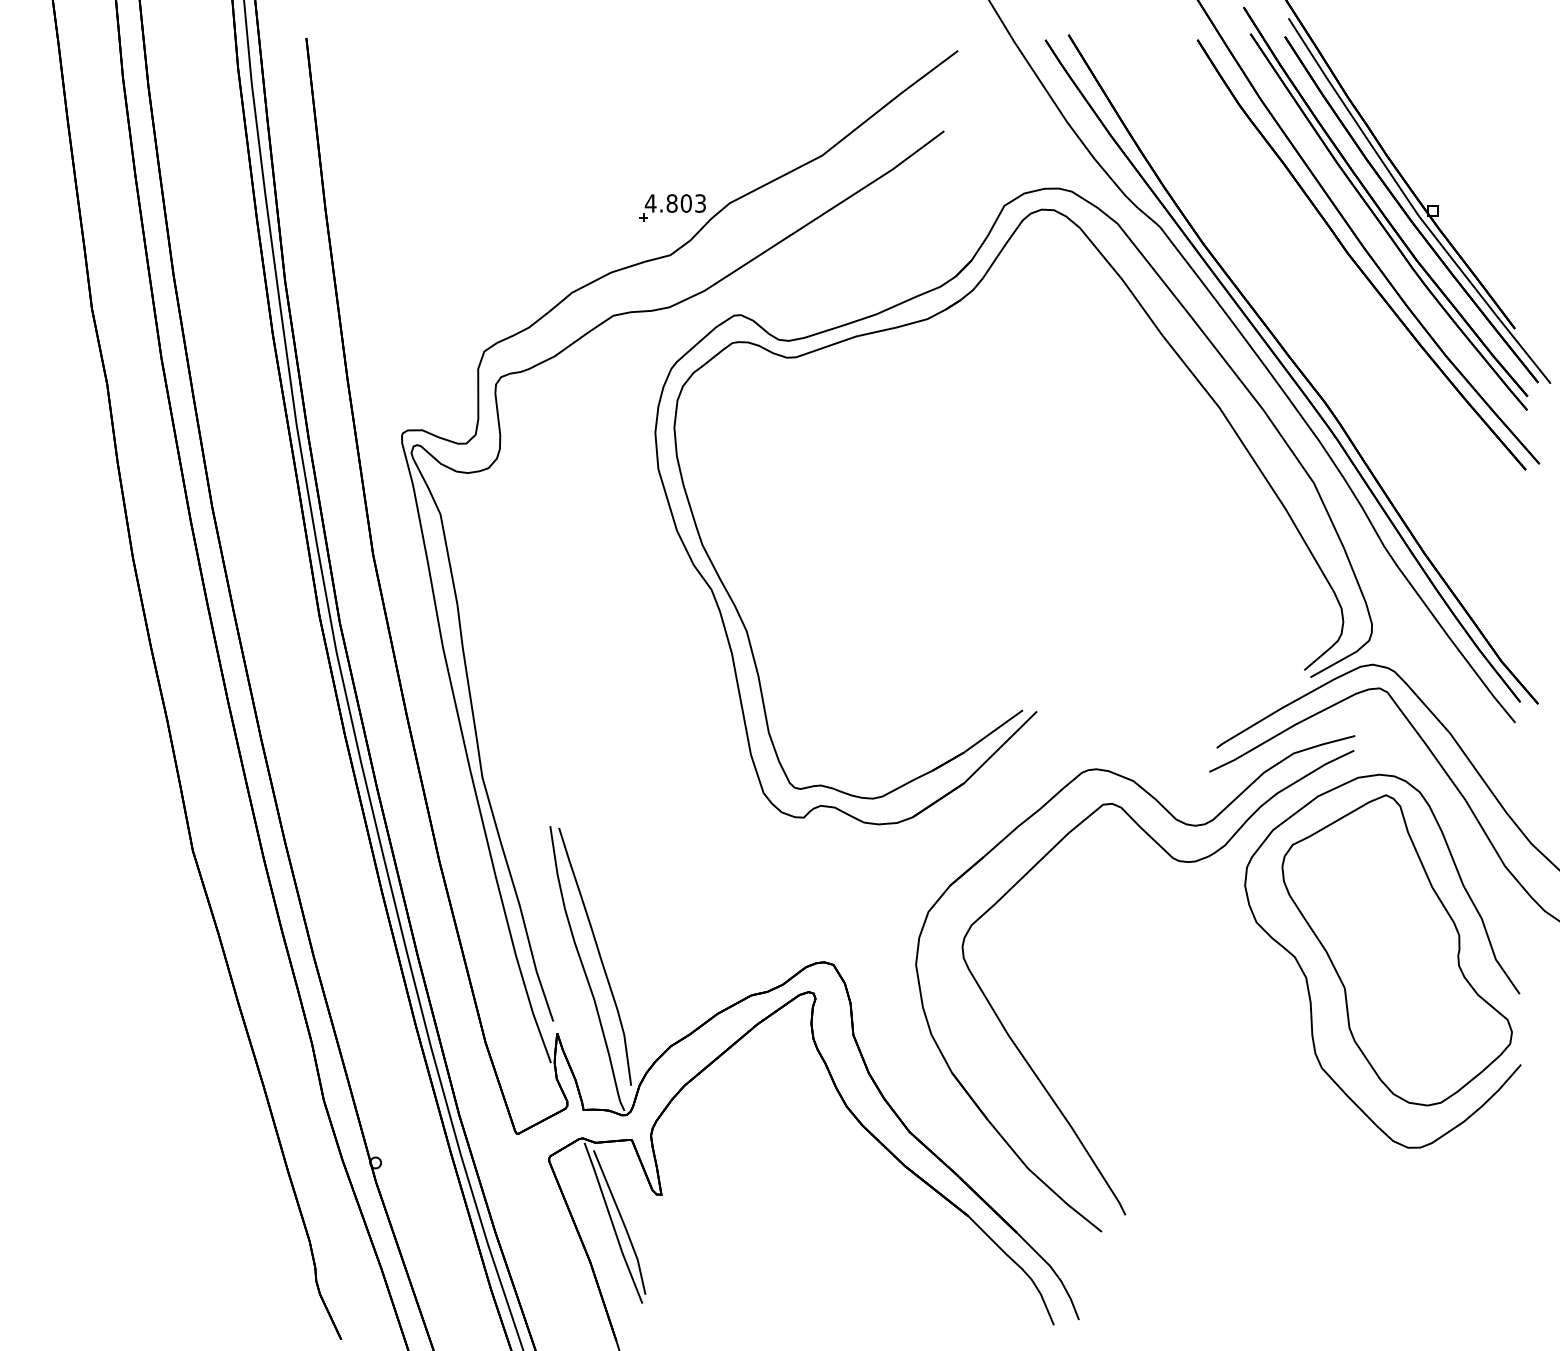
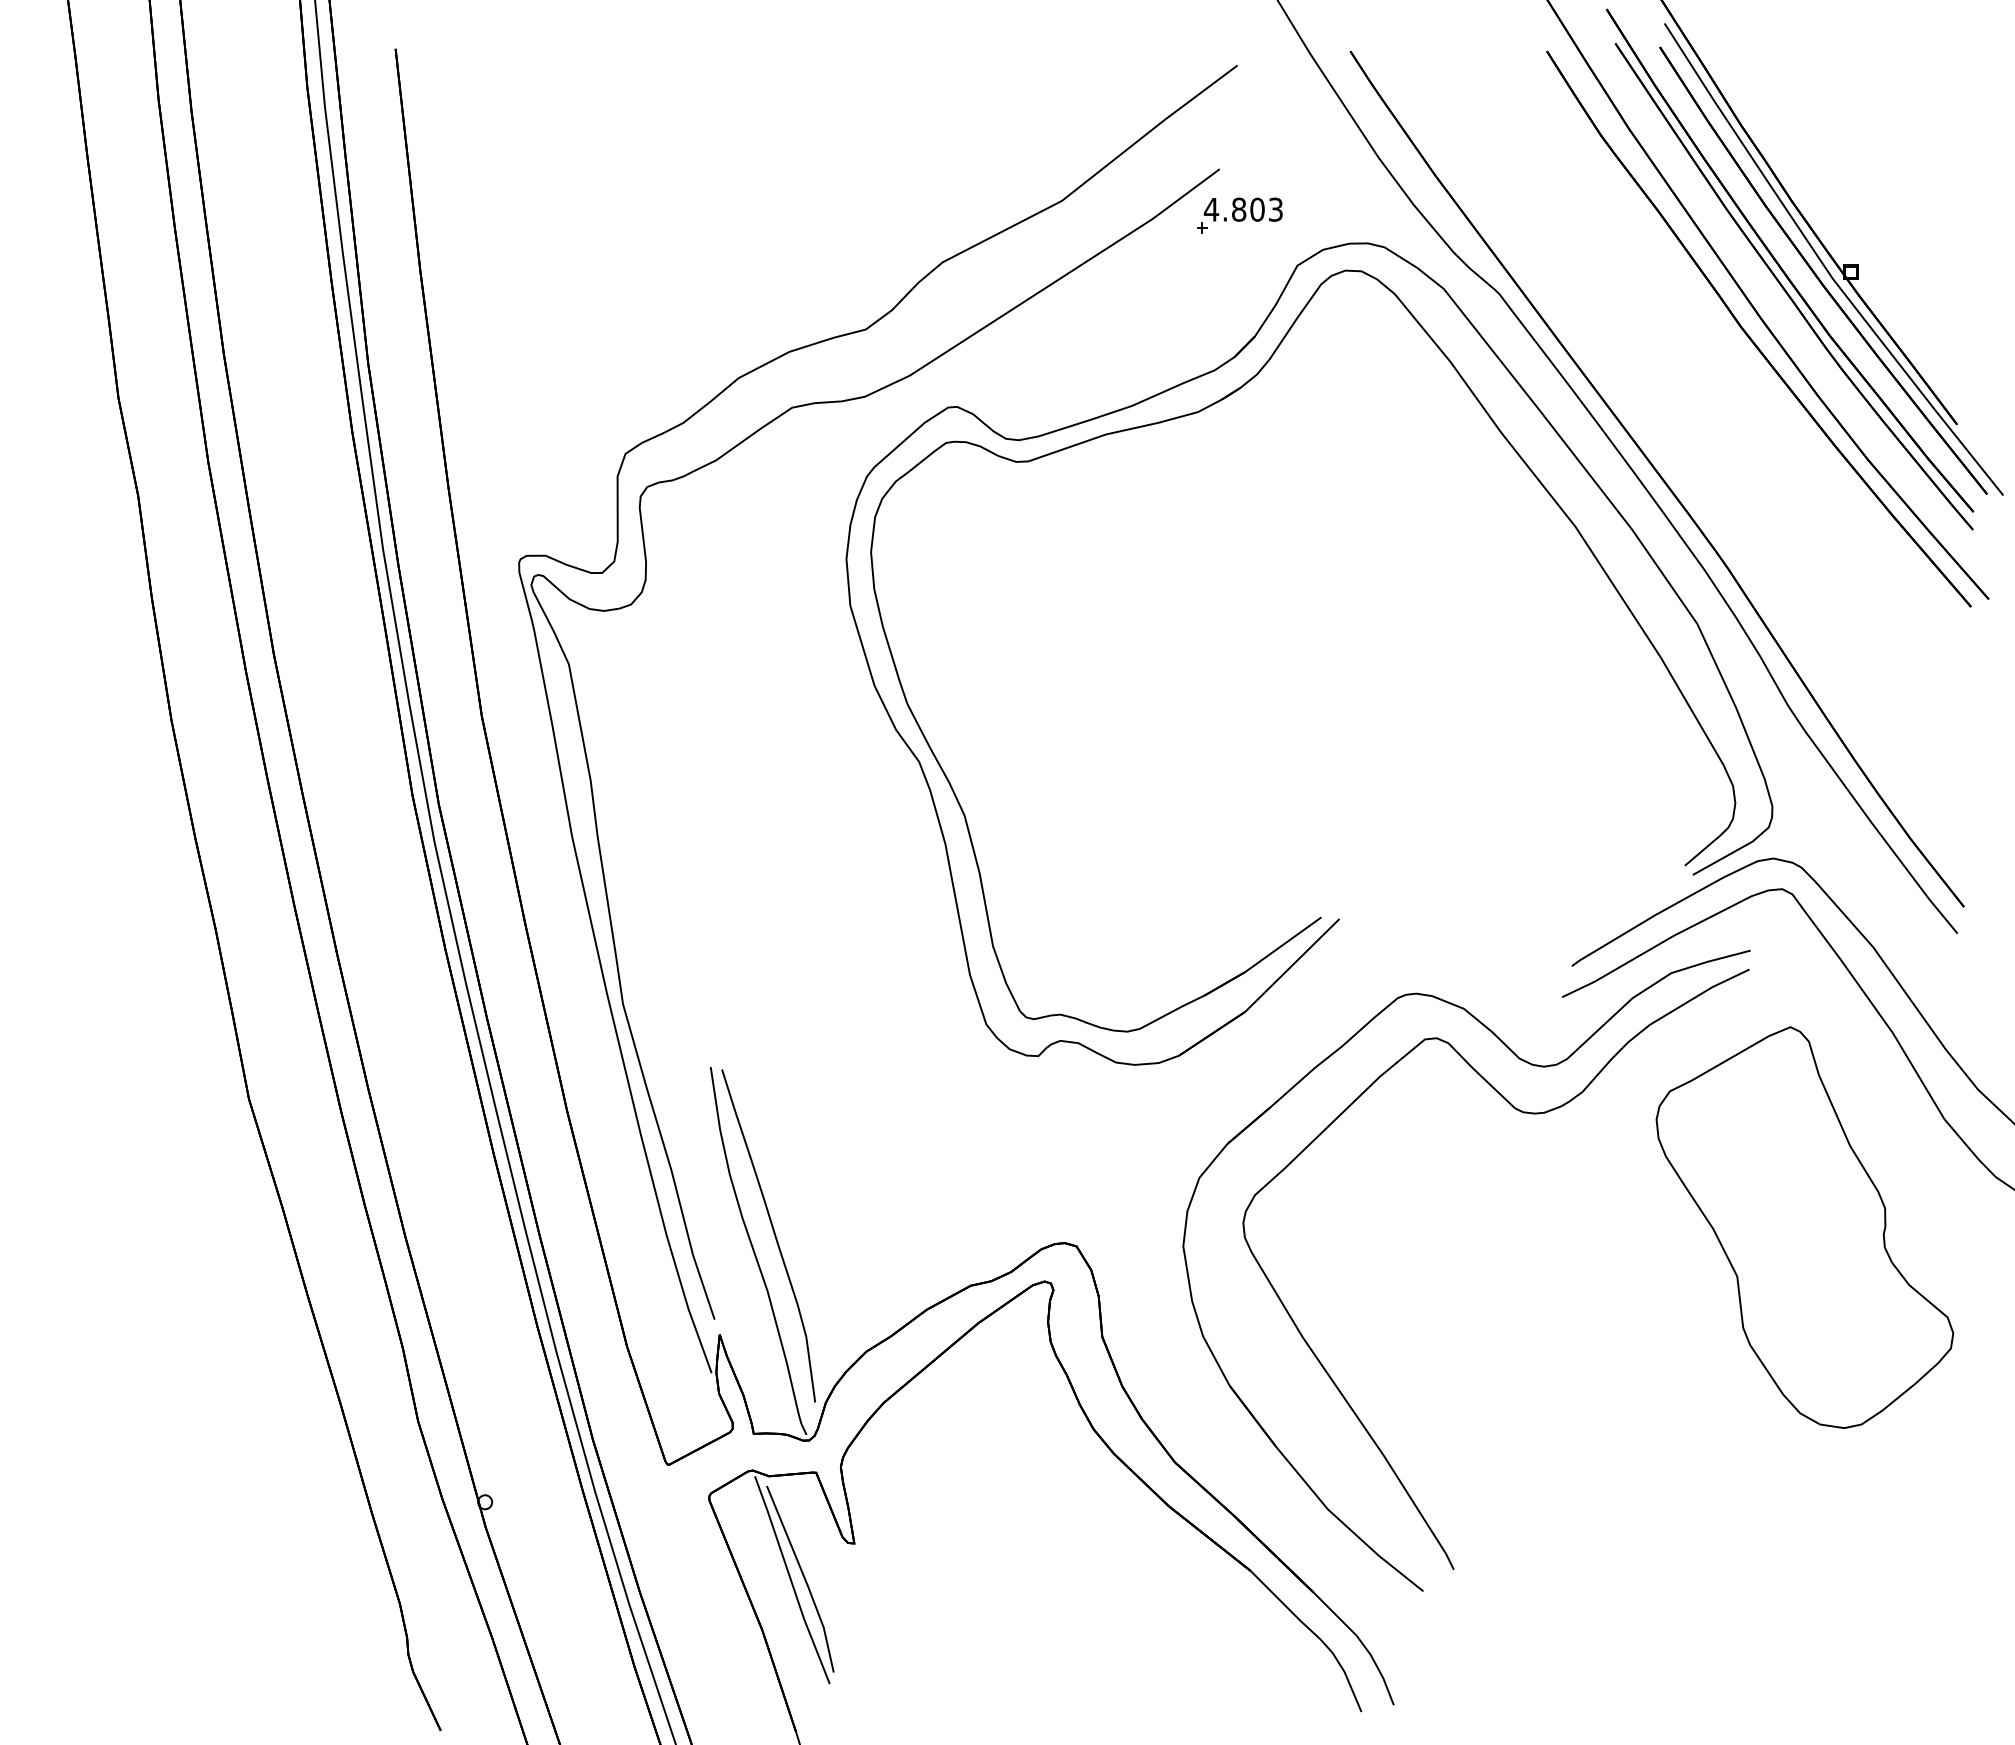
part: (672, 208) -> (1239, 215), moved
part: (1303, 368) -> (1683, 476), removed
curve: (1307, 977) -> (1688, 1262), removed

